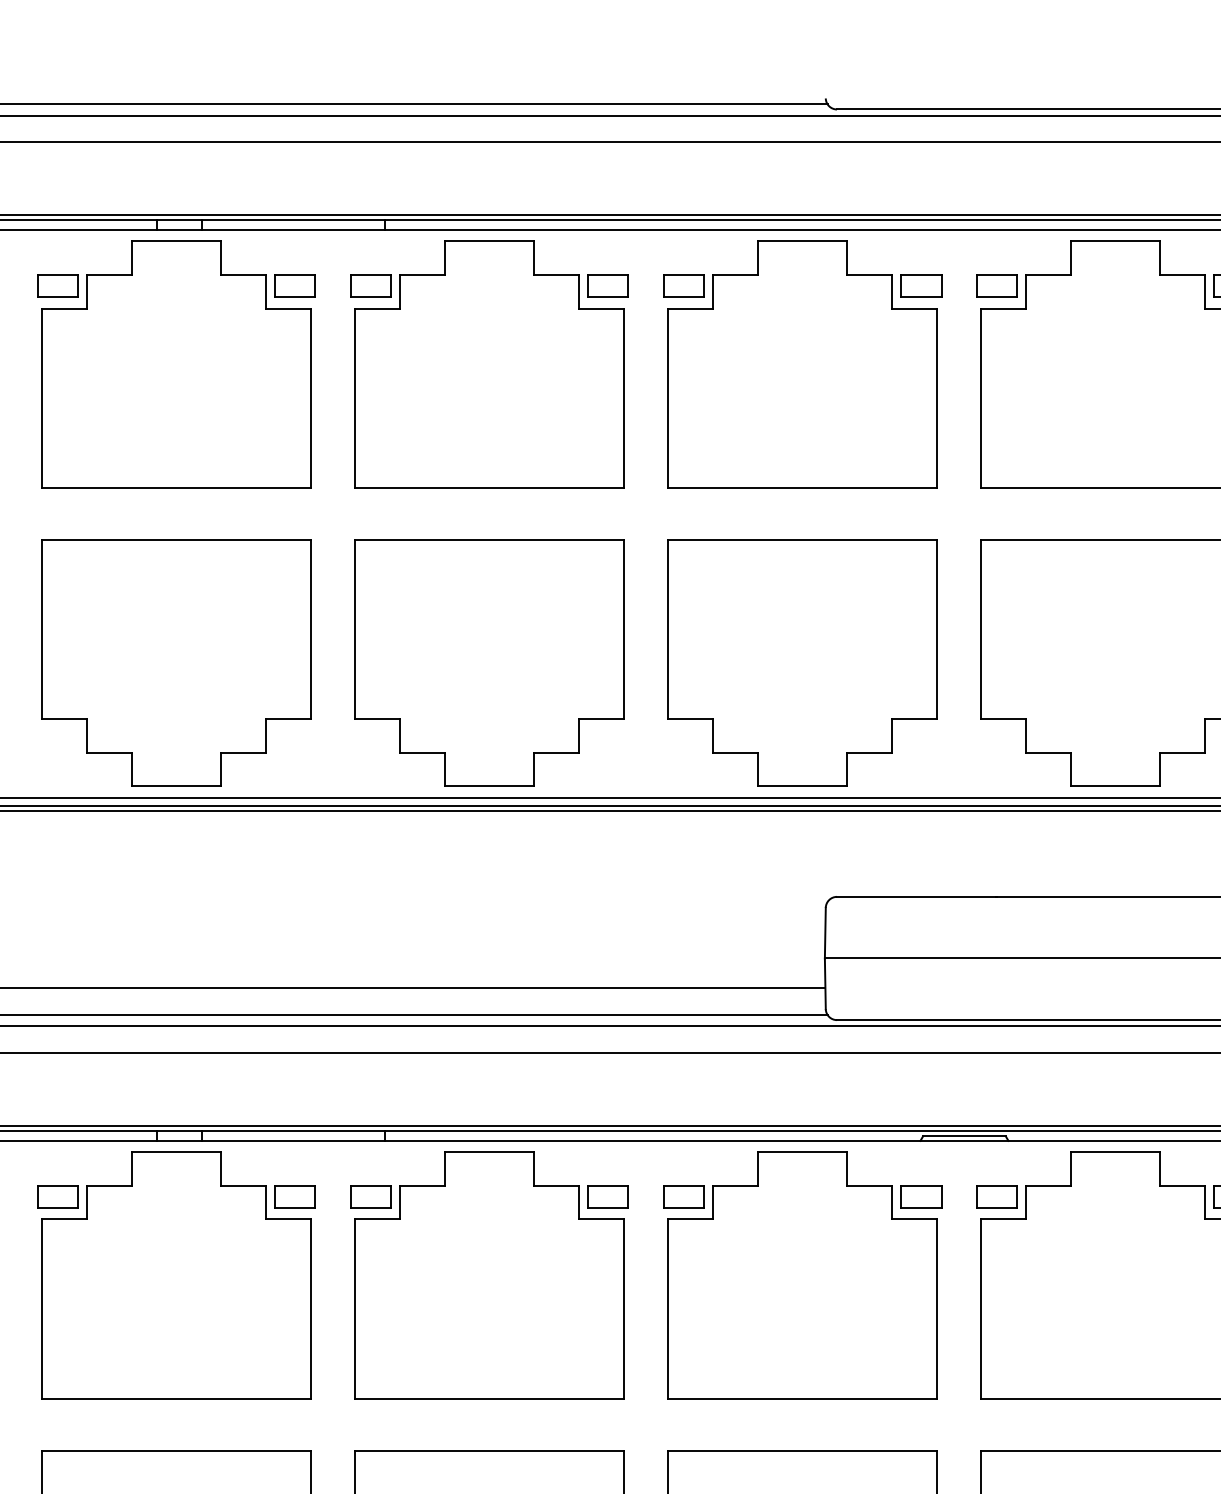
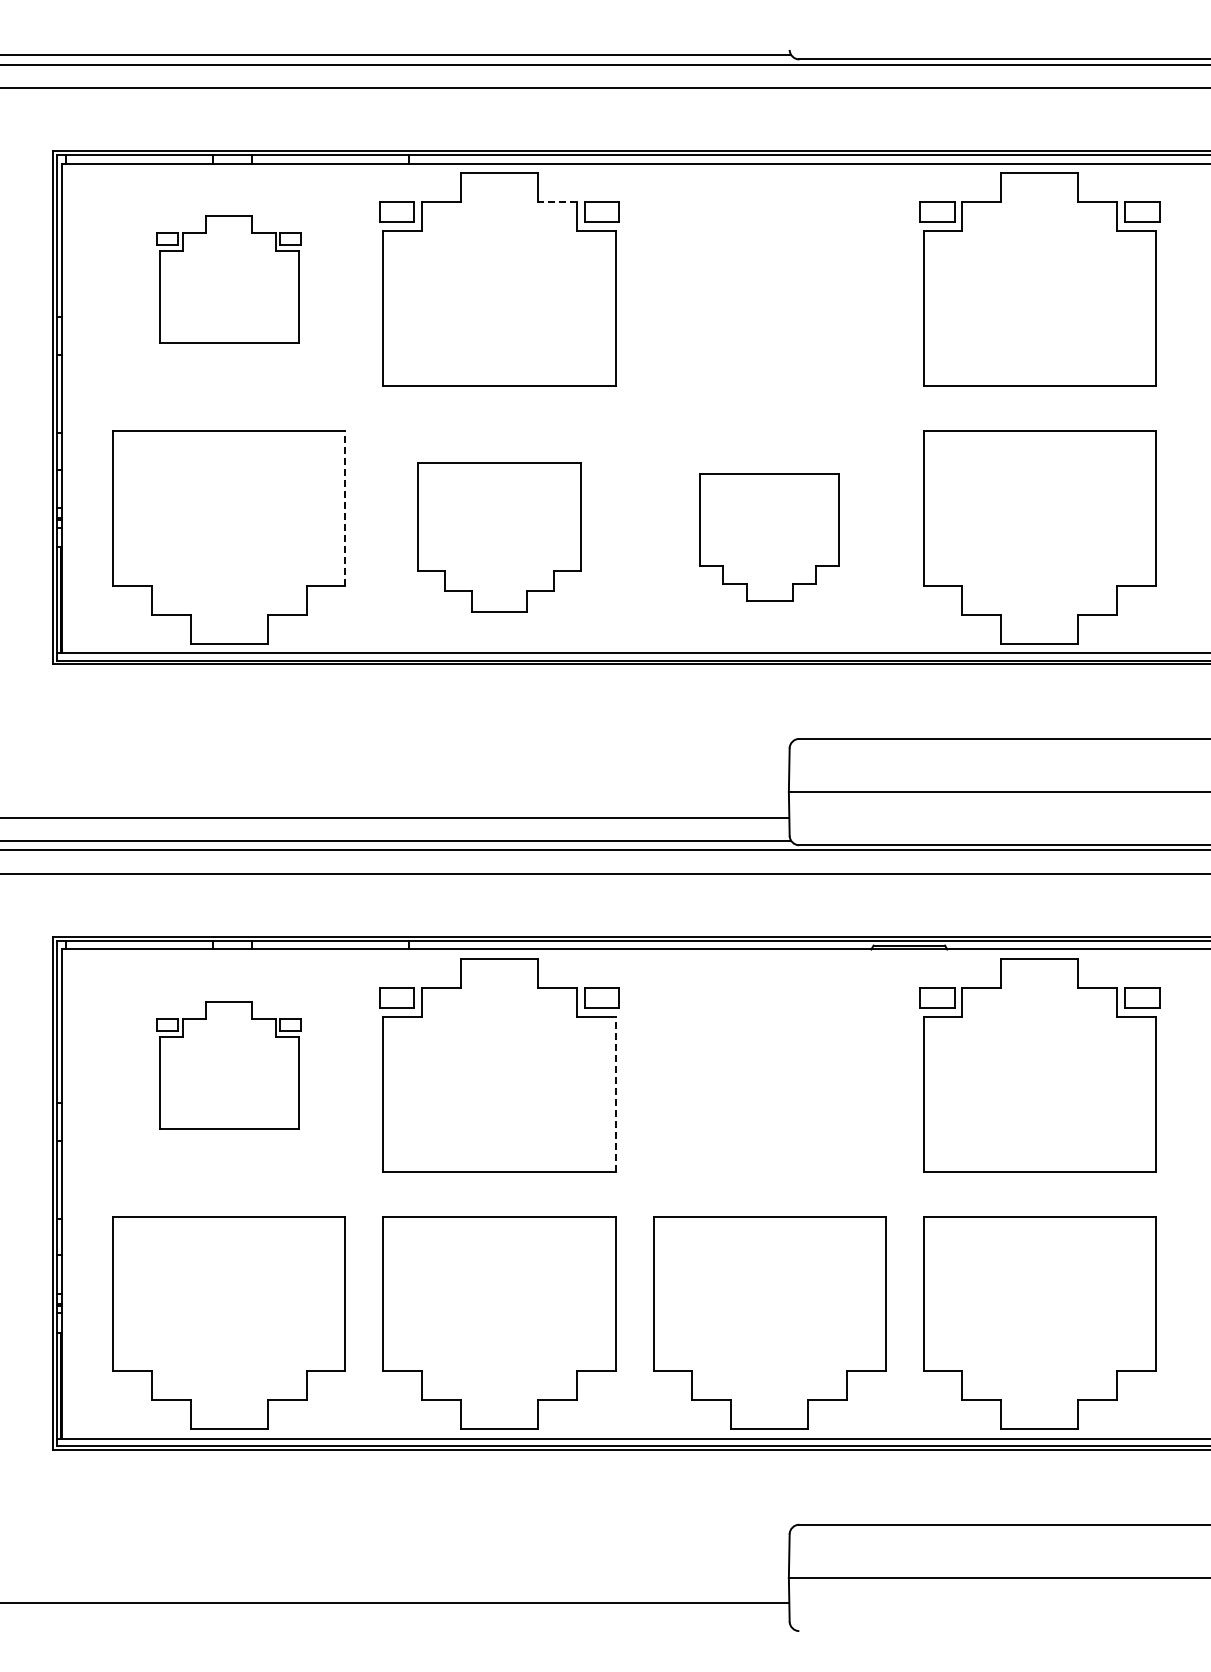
line: (556, 275) -> (557, 202), solid -> dashed
part: (175, 364) -> (228, 279), size x0.6
part: (802, 364) -> (769, 279), removed
line: (311, 628) -> (345, 507), solid -> dashed
part: (489, 663) -> (499, 537), size x0.7
part: (802, 663) -> (769, 537), size x0.6
part: (175, 1275) -> (228, 1065), size x0.6
part: (802, 1275) -> (769, 1065), removed
line: (623, 1308) -> (615, 1094), solid -> dashed

